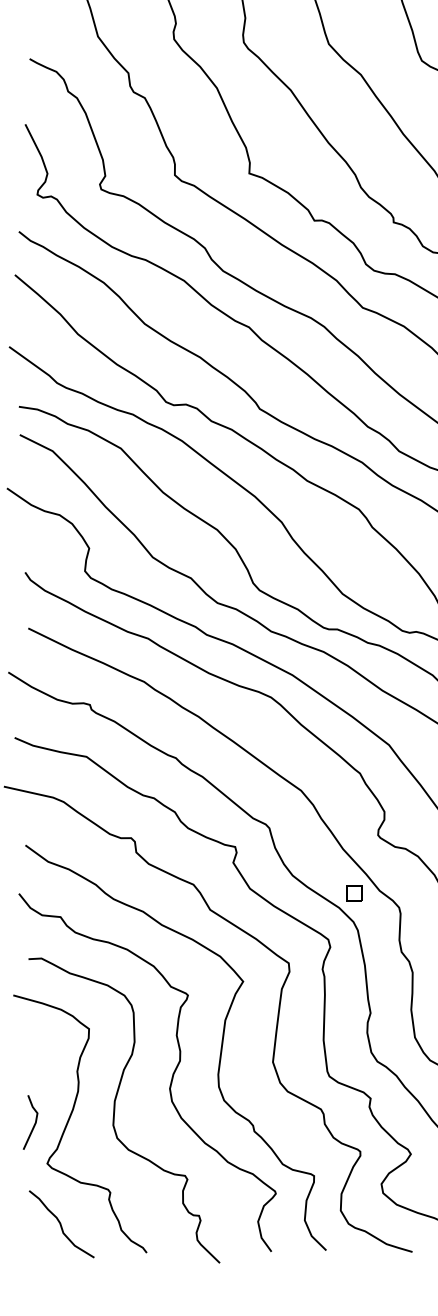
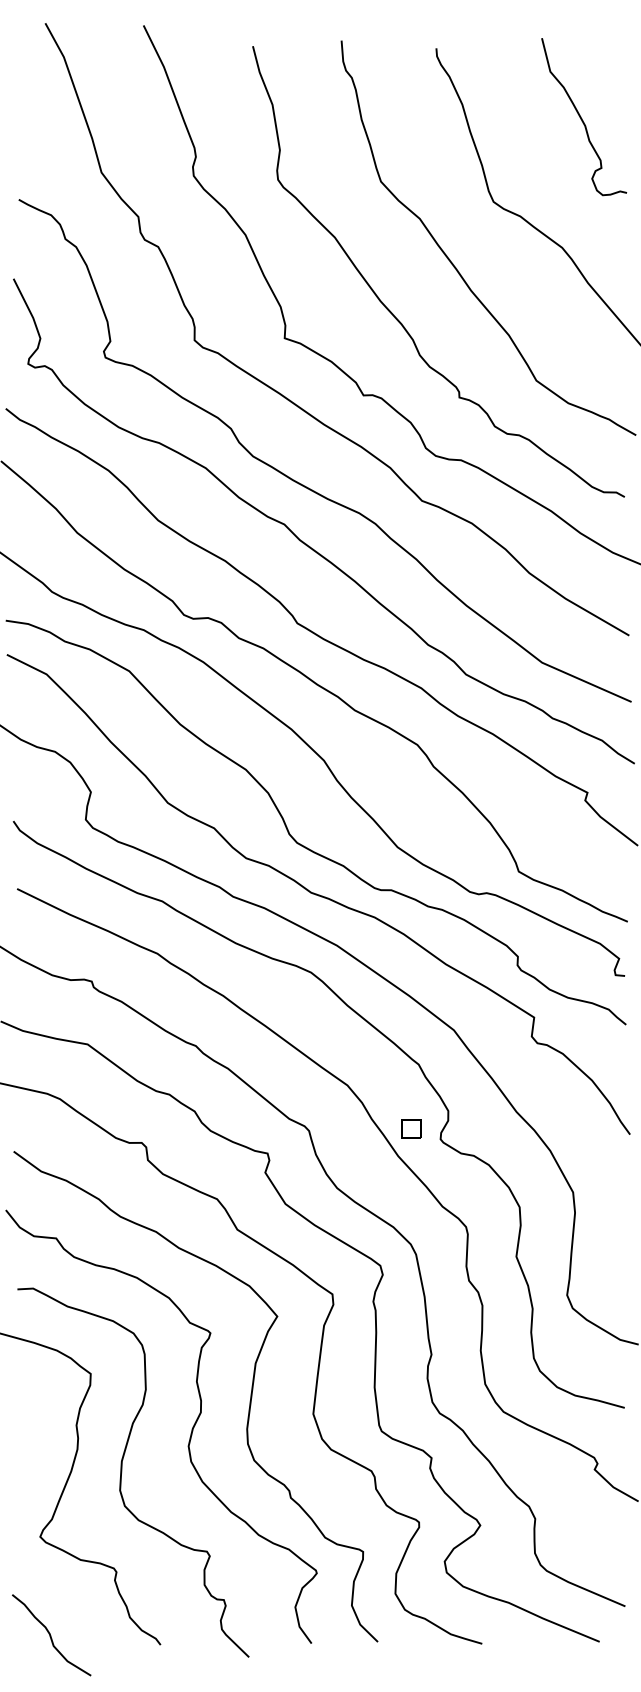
part: (354, 893) -> (411, 1128), moved
line: (33, 1125) -> (23, 1490), removed
curve: (61, 1224) -> (51, 1635), moved

